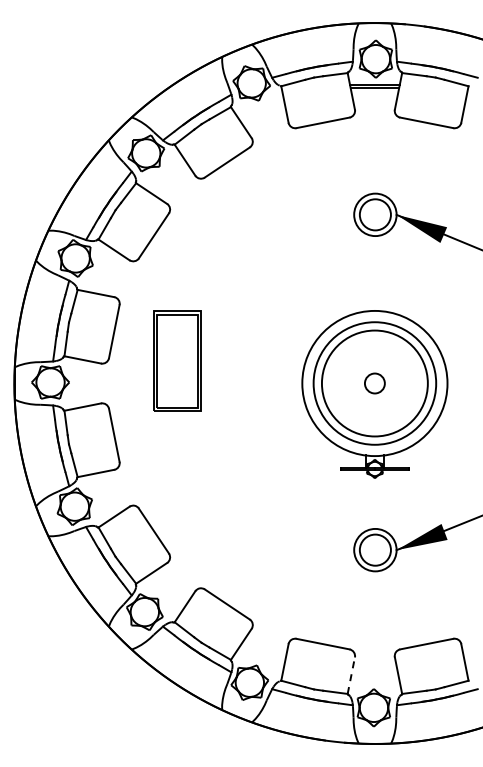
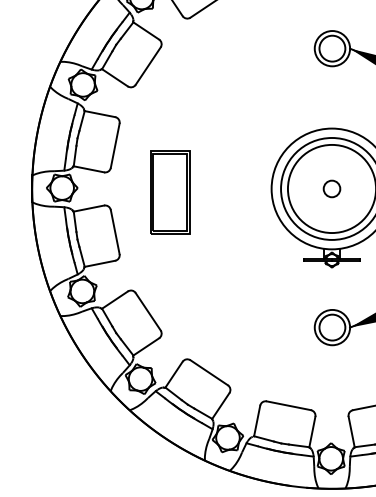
part: (177, 360) -> (170, 192), moved
line: (351, 675) -> (312, 431), dashed -> solid

